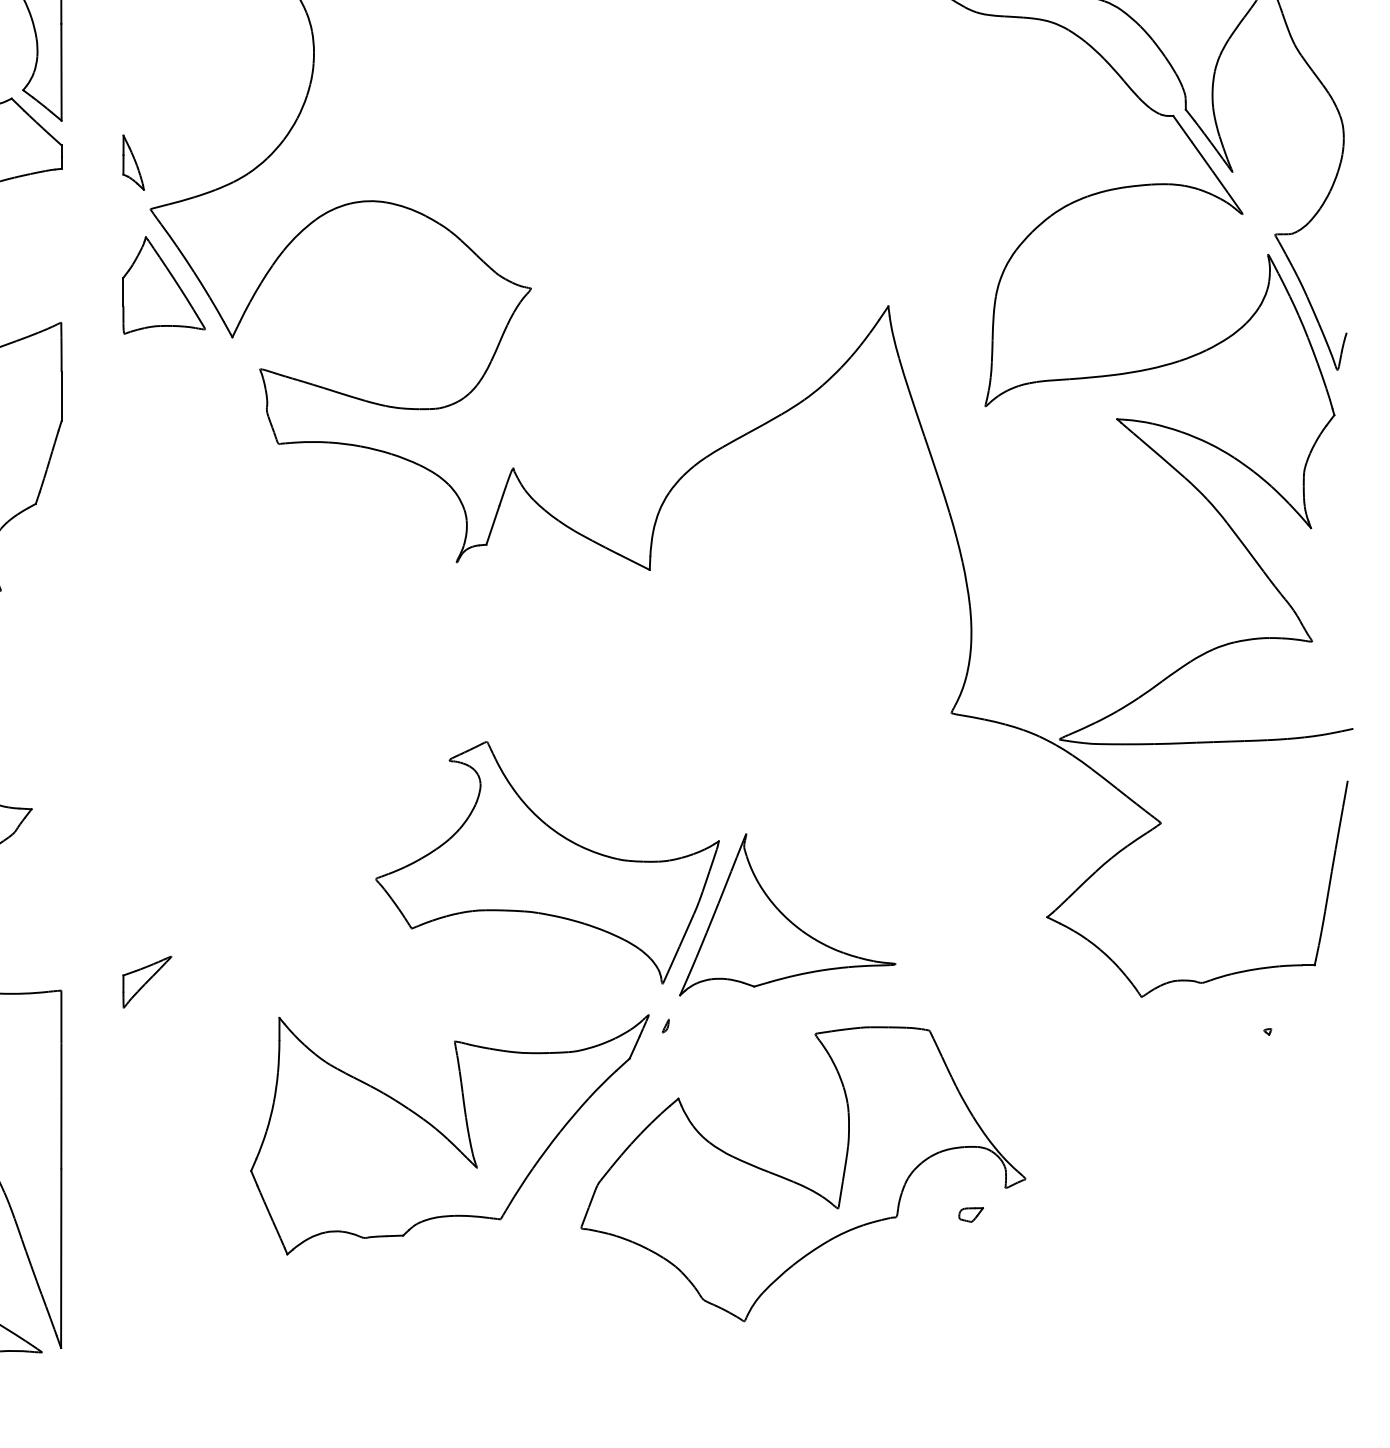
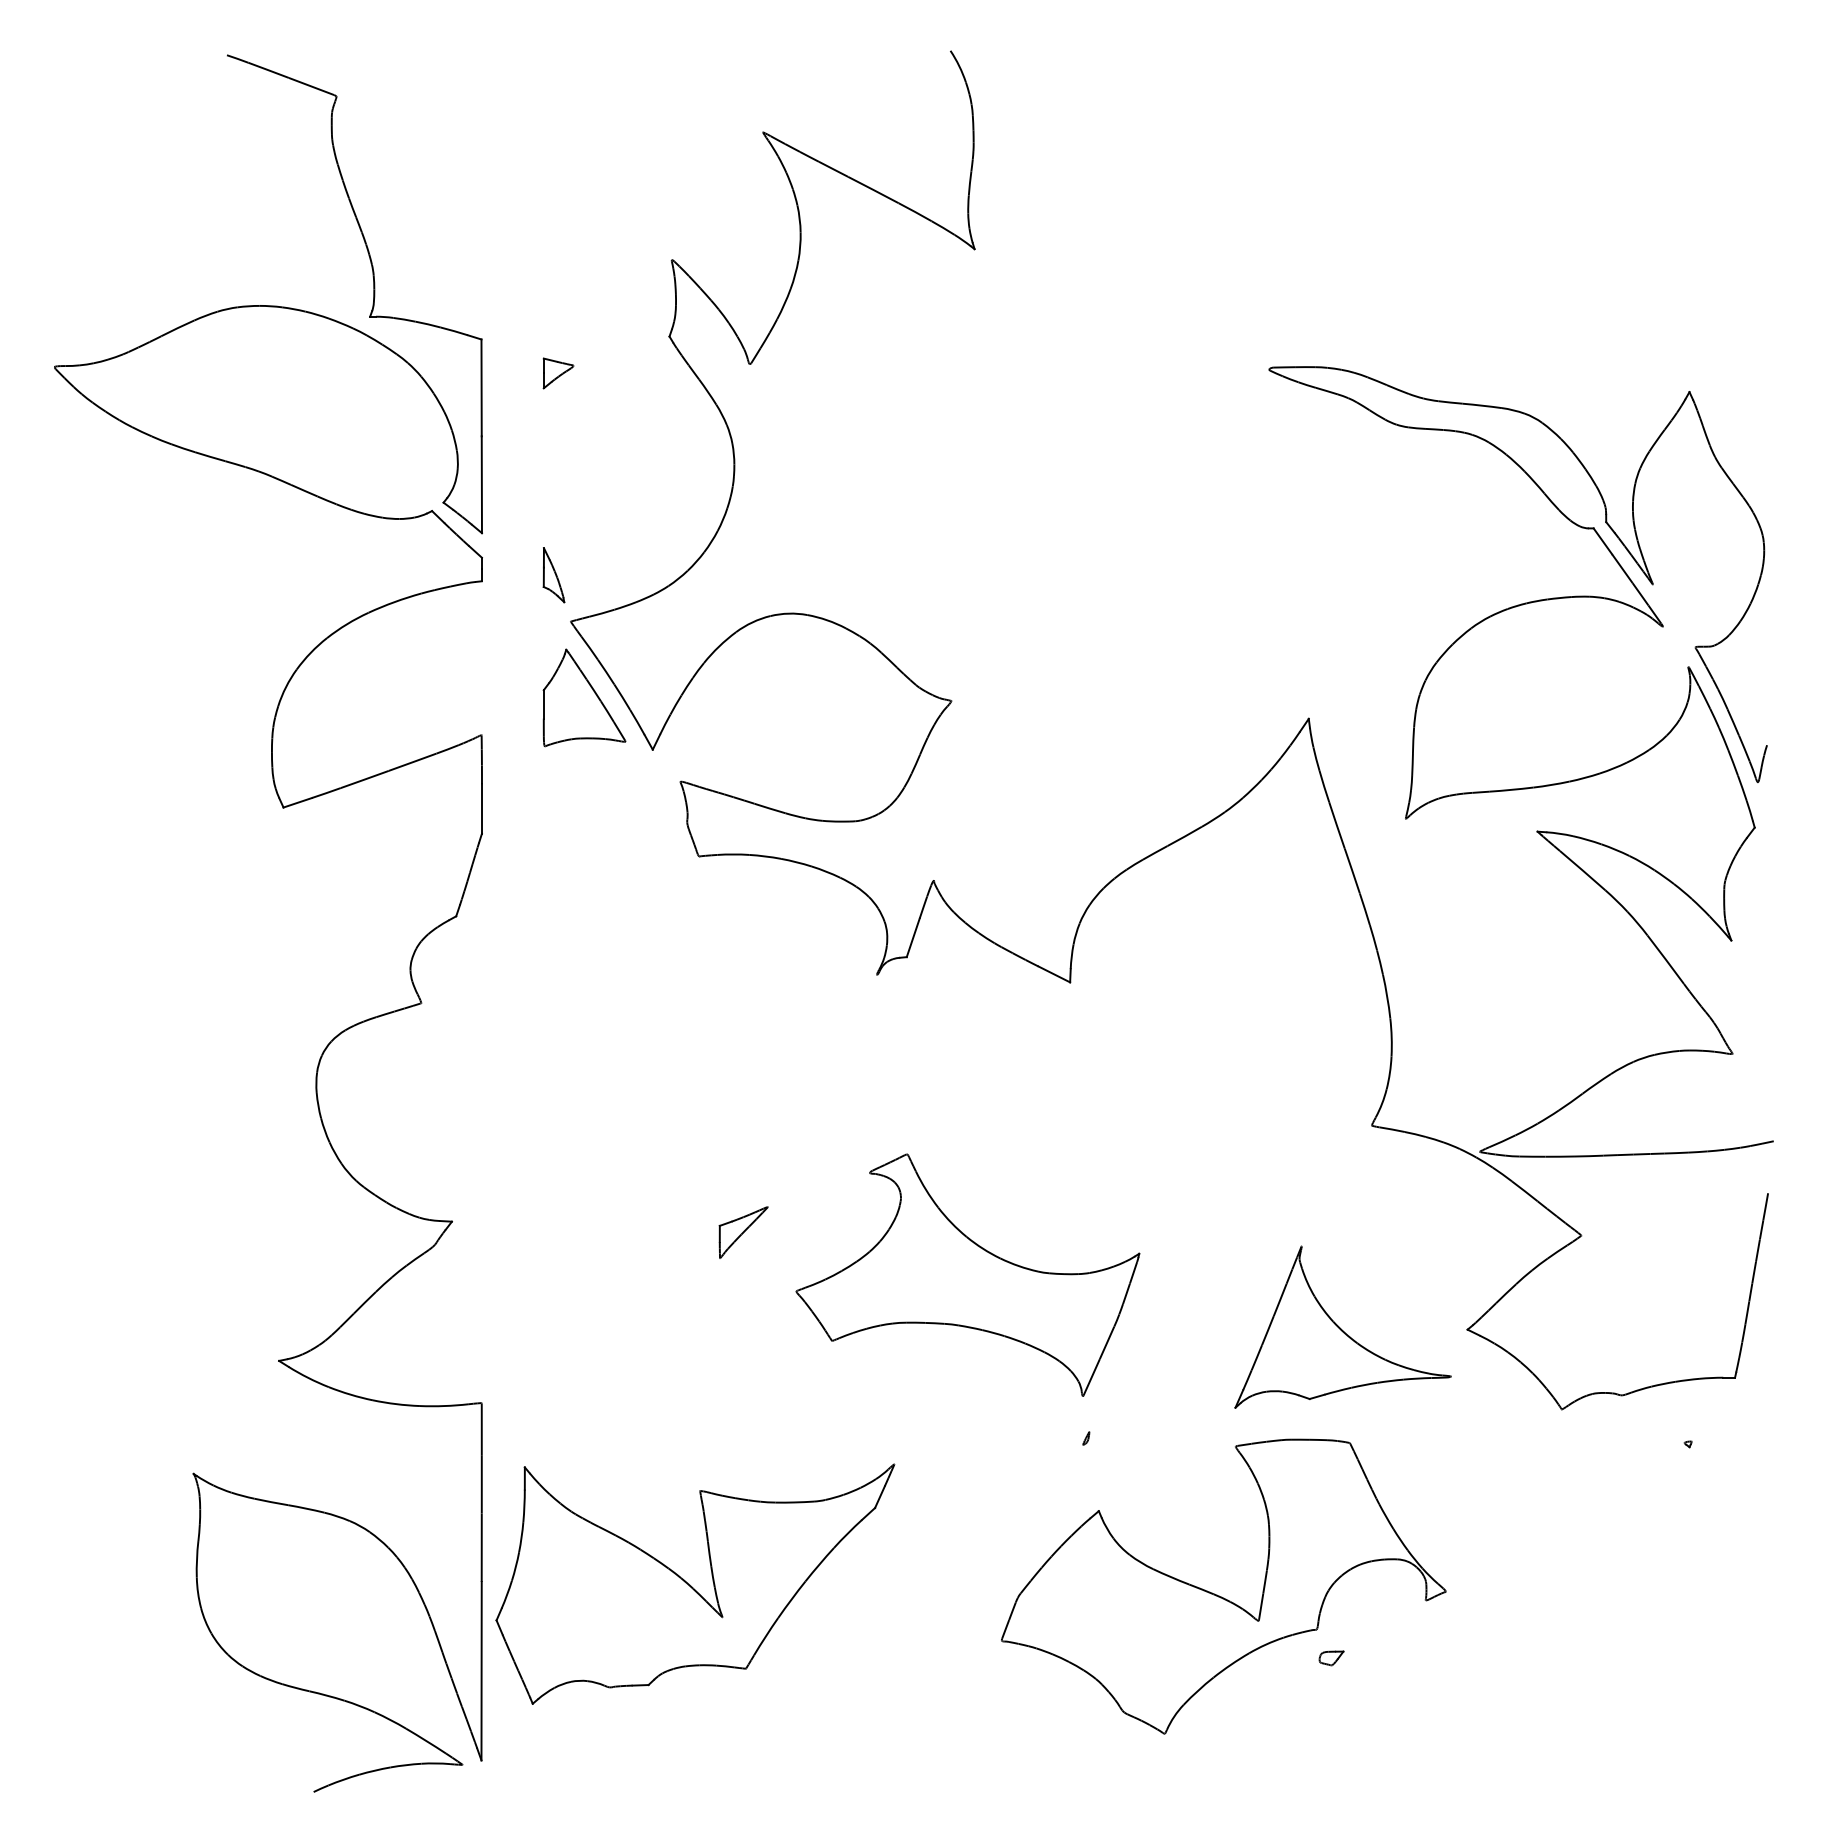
part: (787, 914) -> (1342, 1326), moved
part: (147, 982) -> (743, 1232), moved
part: (450, 1134) -> (695, 1583), moved
part: (971, 1215) -> (1331, 1658), moved

